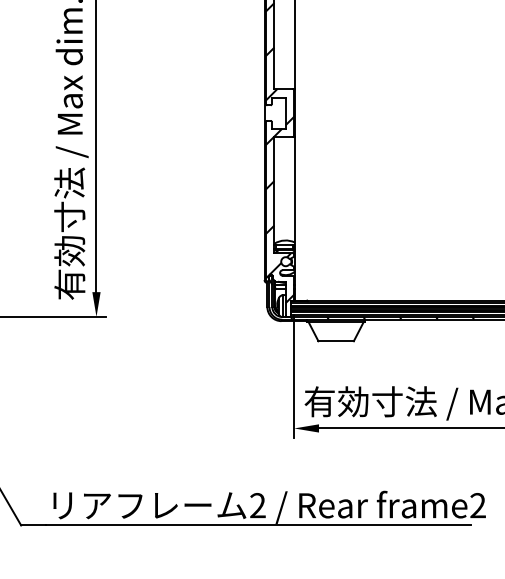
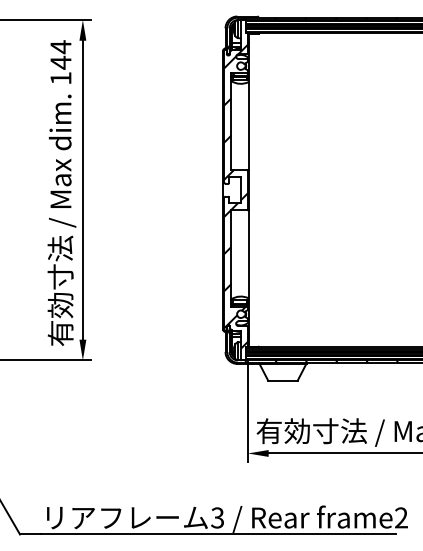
text: (257, 505) -> (217, 517), 2 -> 3

